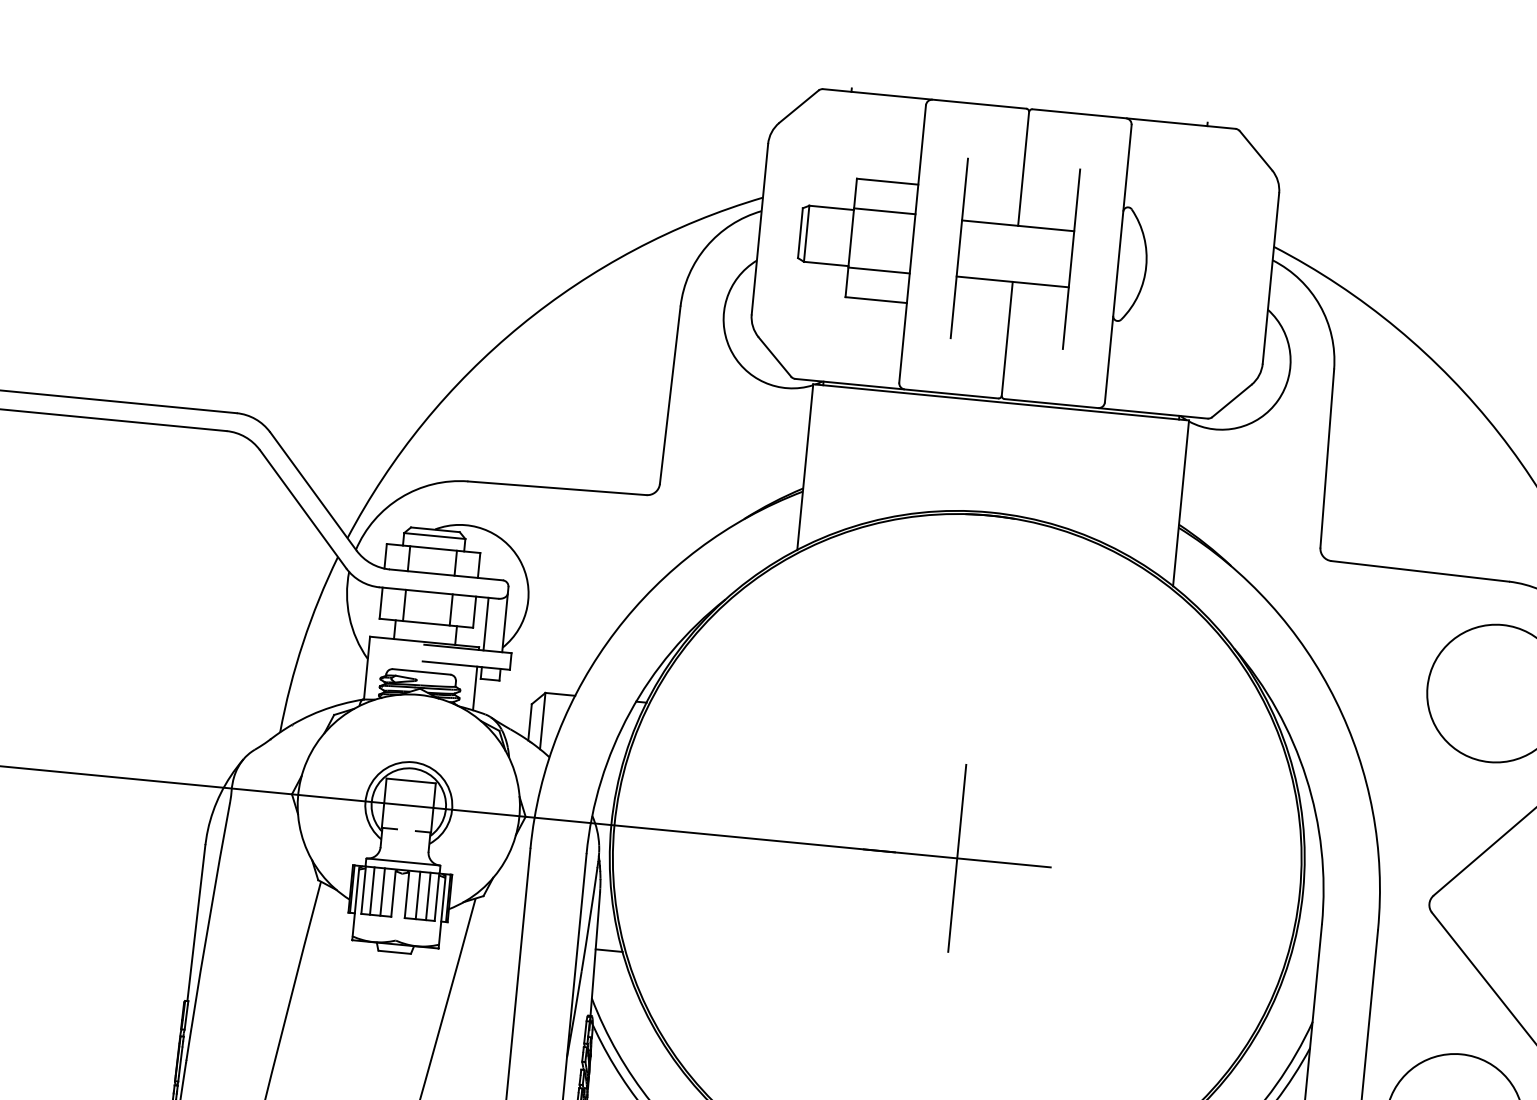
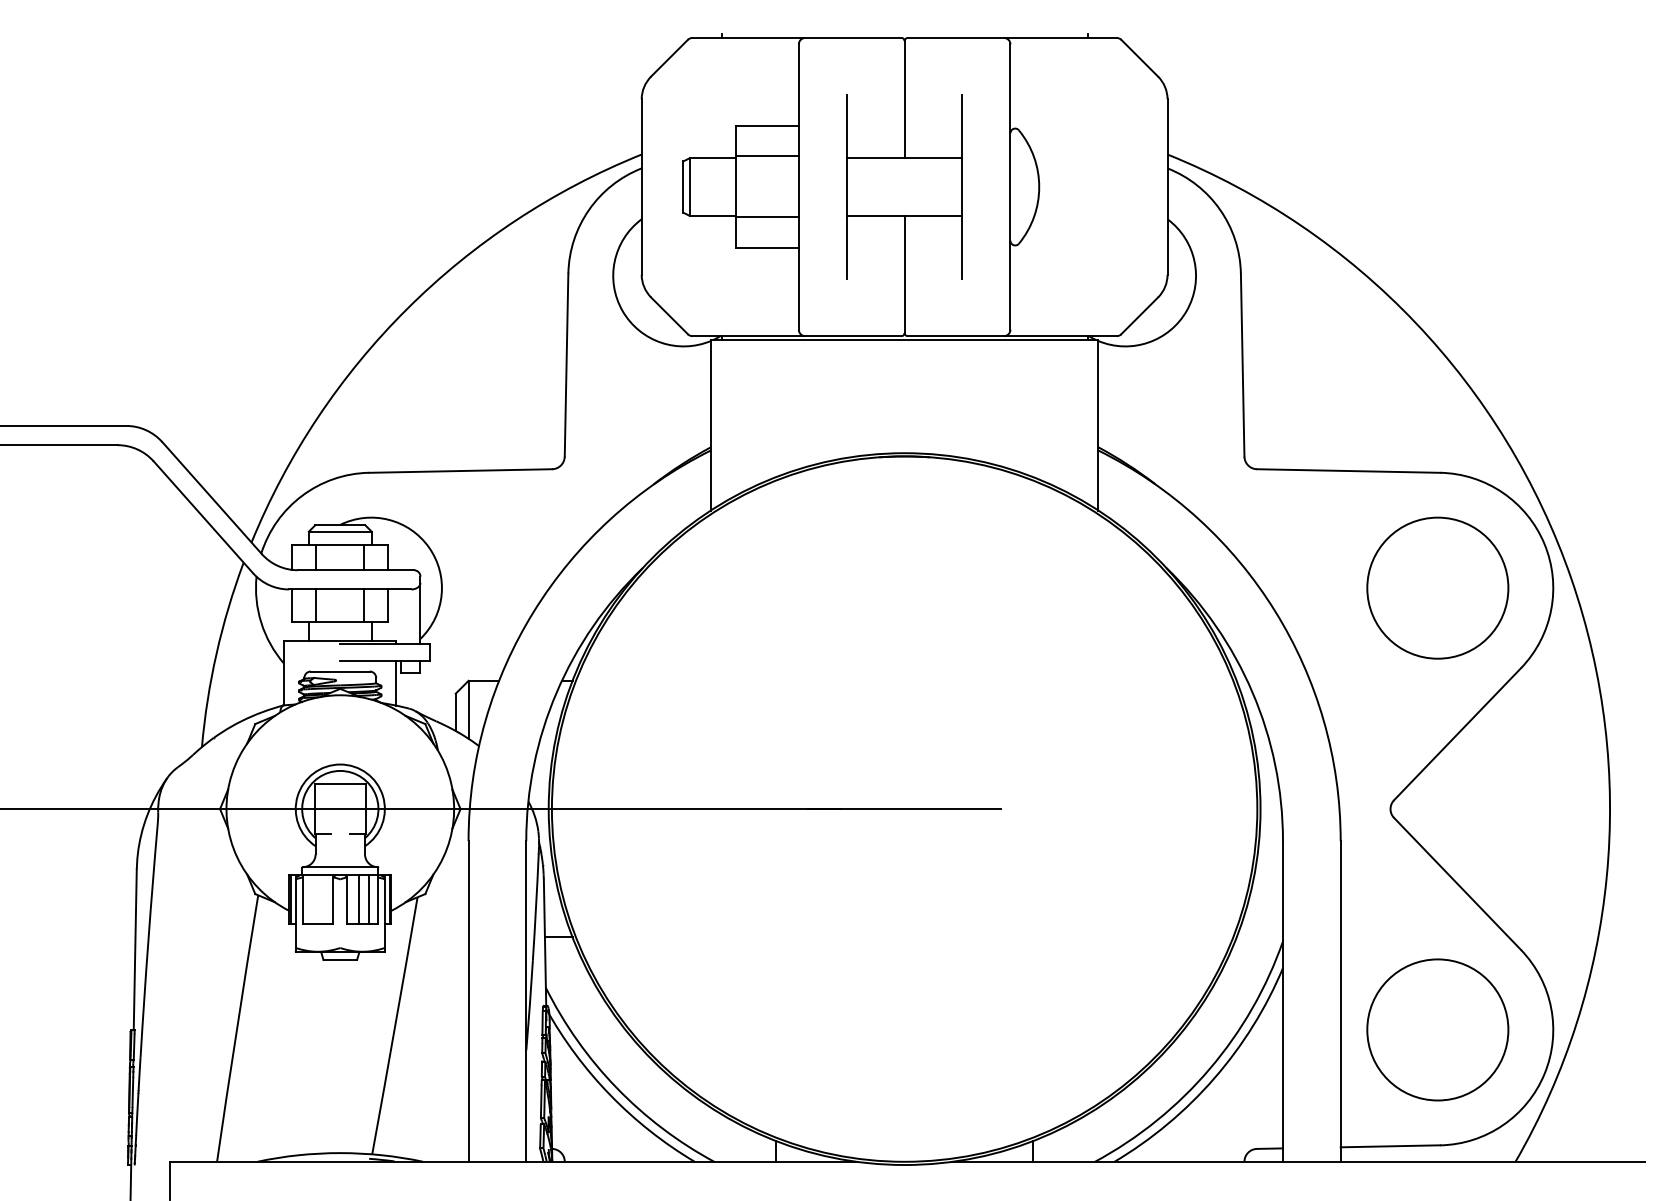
line: (486, 624) -> (401, 616), removed
line: (957, 857) -> (904, 808), removed
line: (372, 890) -> (311, 899), removed
line: (383, 891) -> (322, 899), removed

